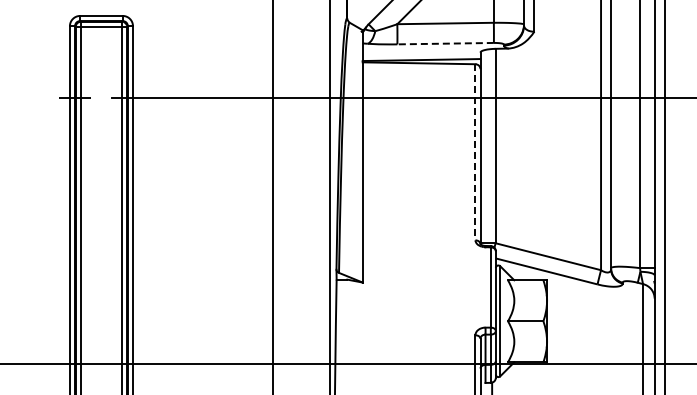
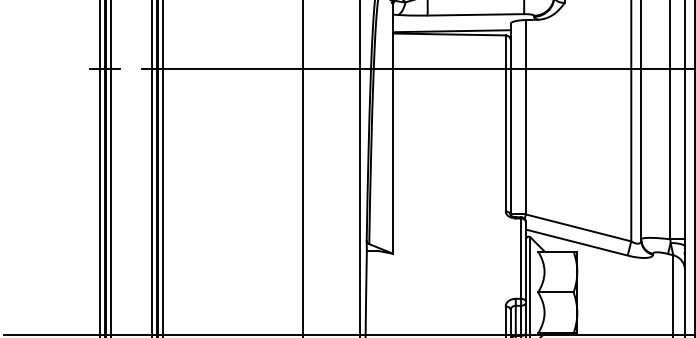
line: (445, 43) -> (475, 14), dashed -> solid
line: (475, 152) -> (505, 123), dashed -> solid

